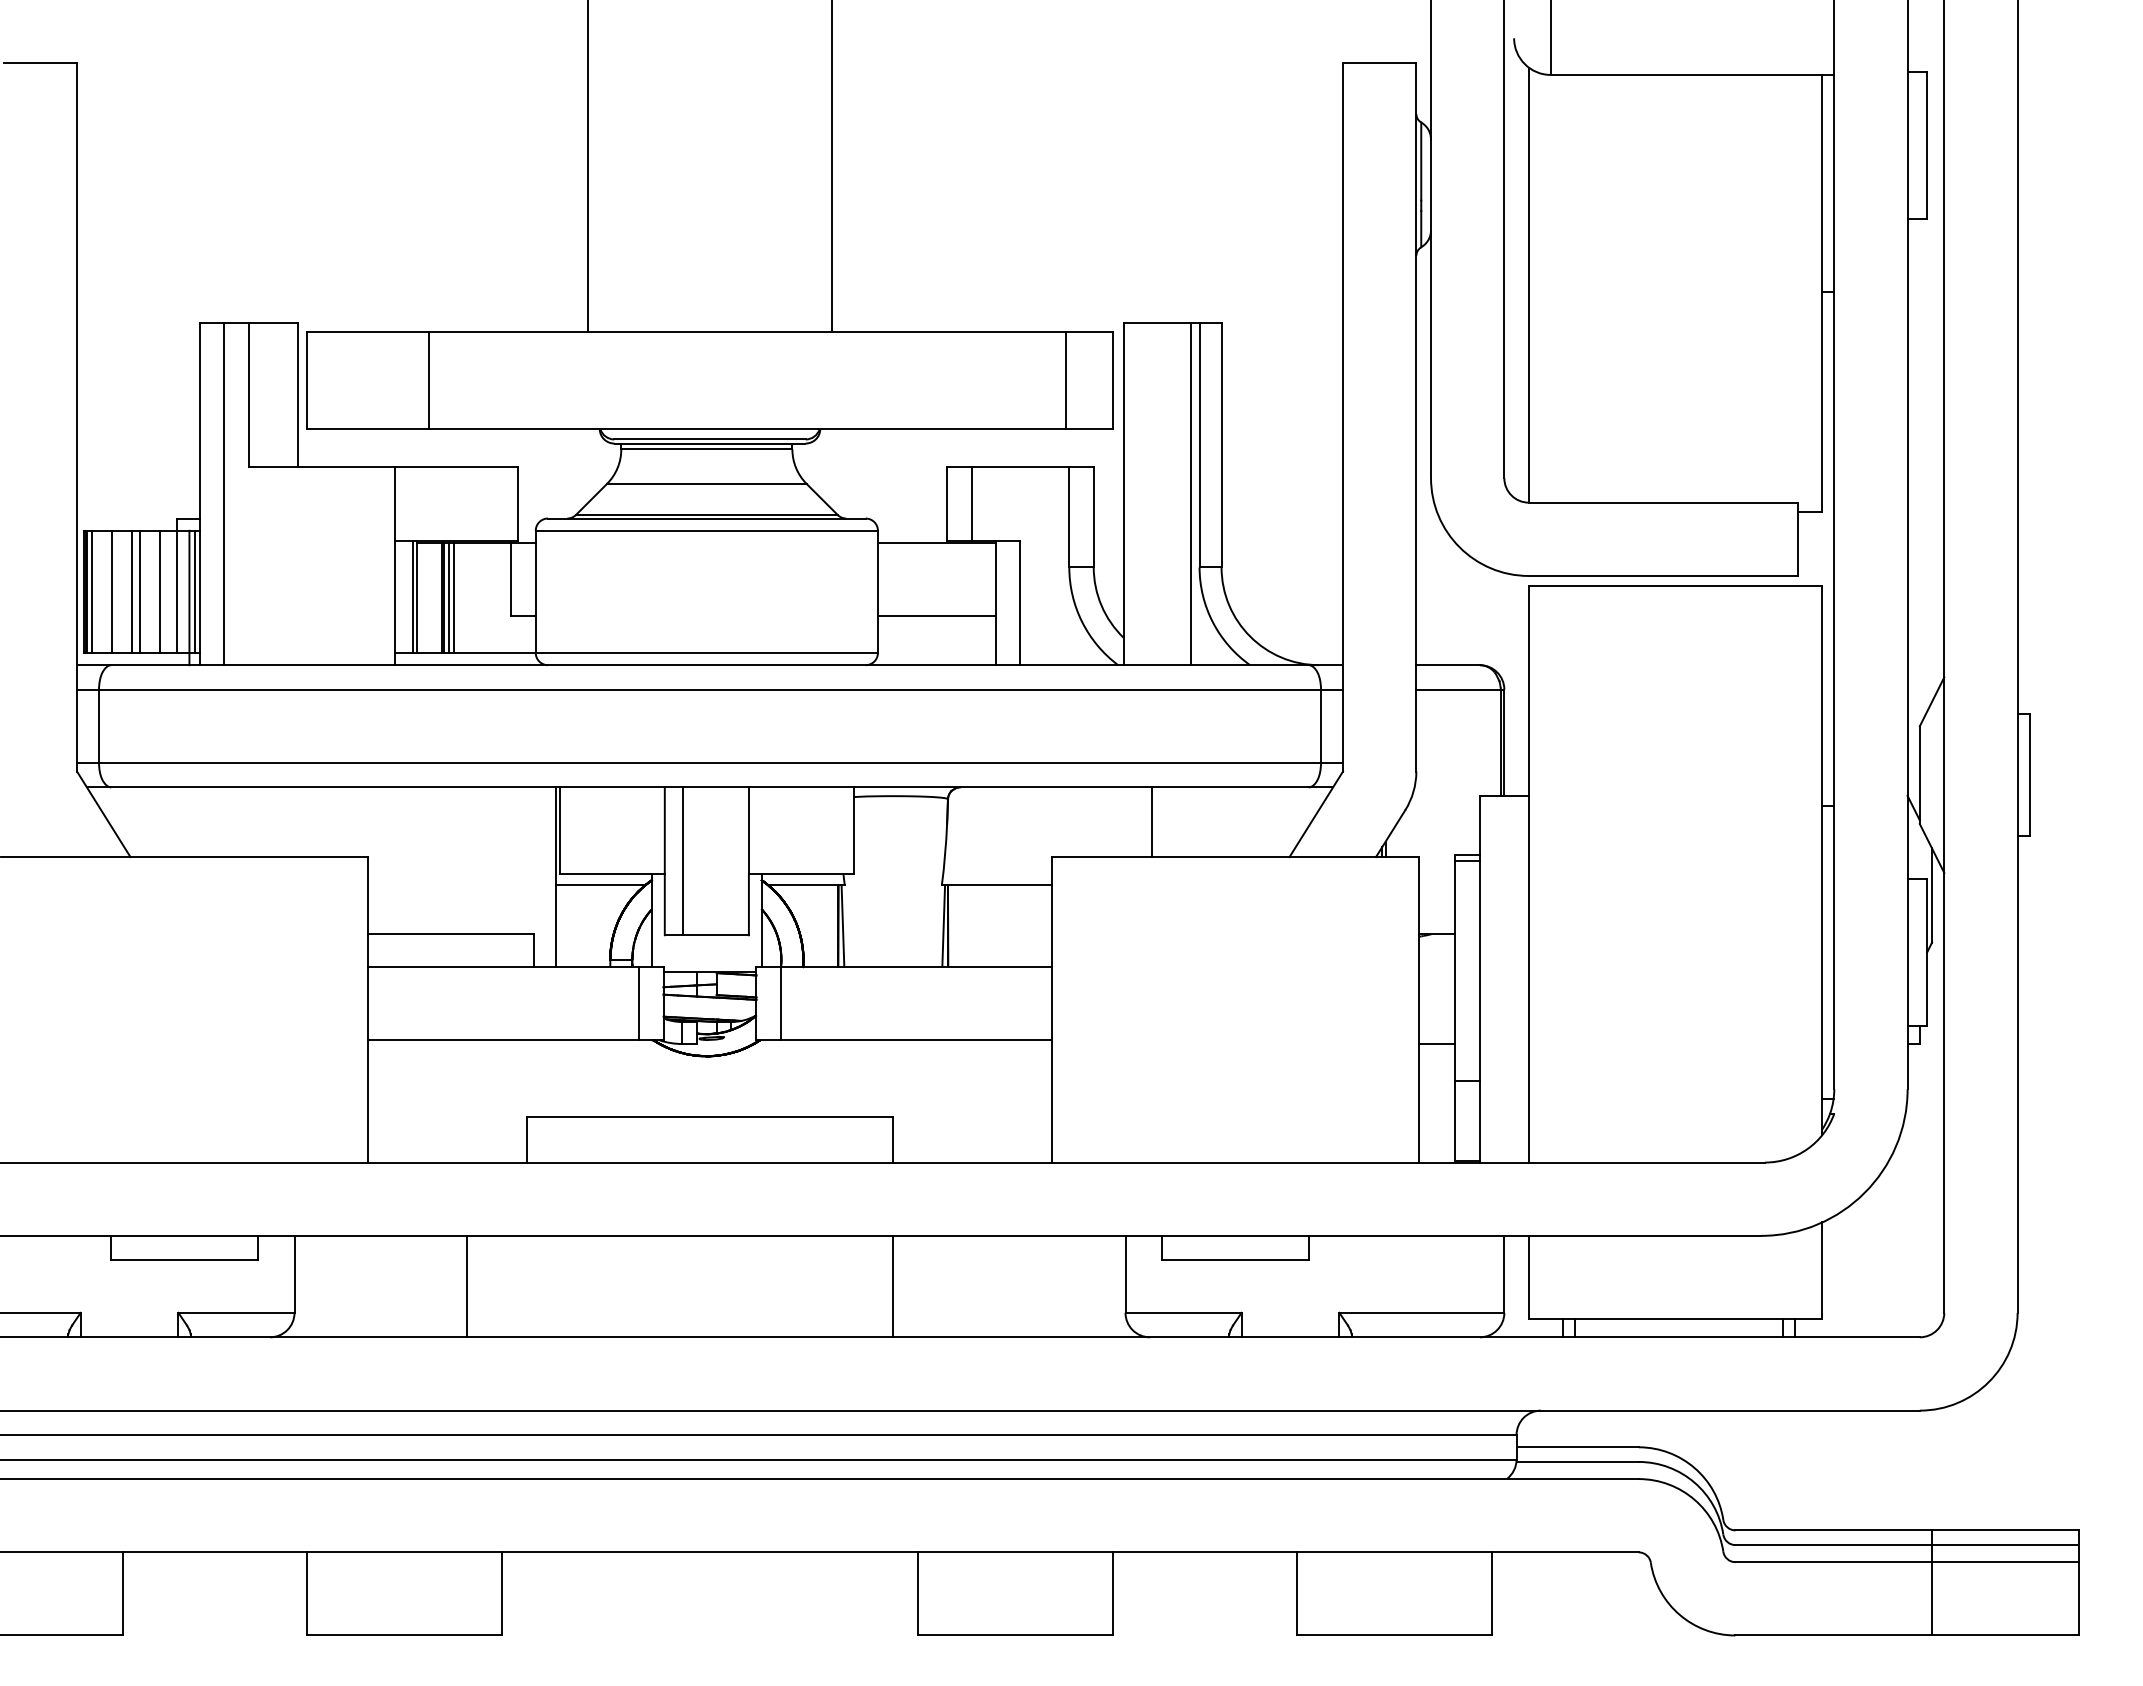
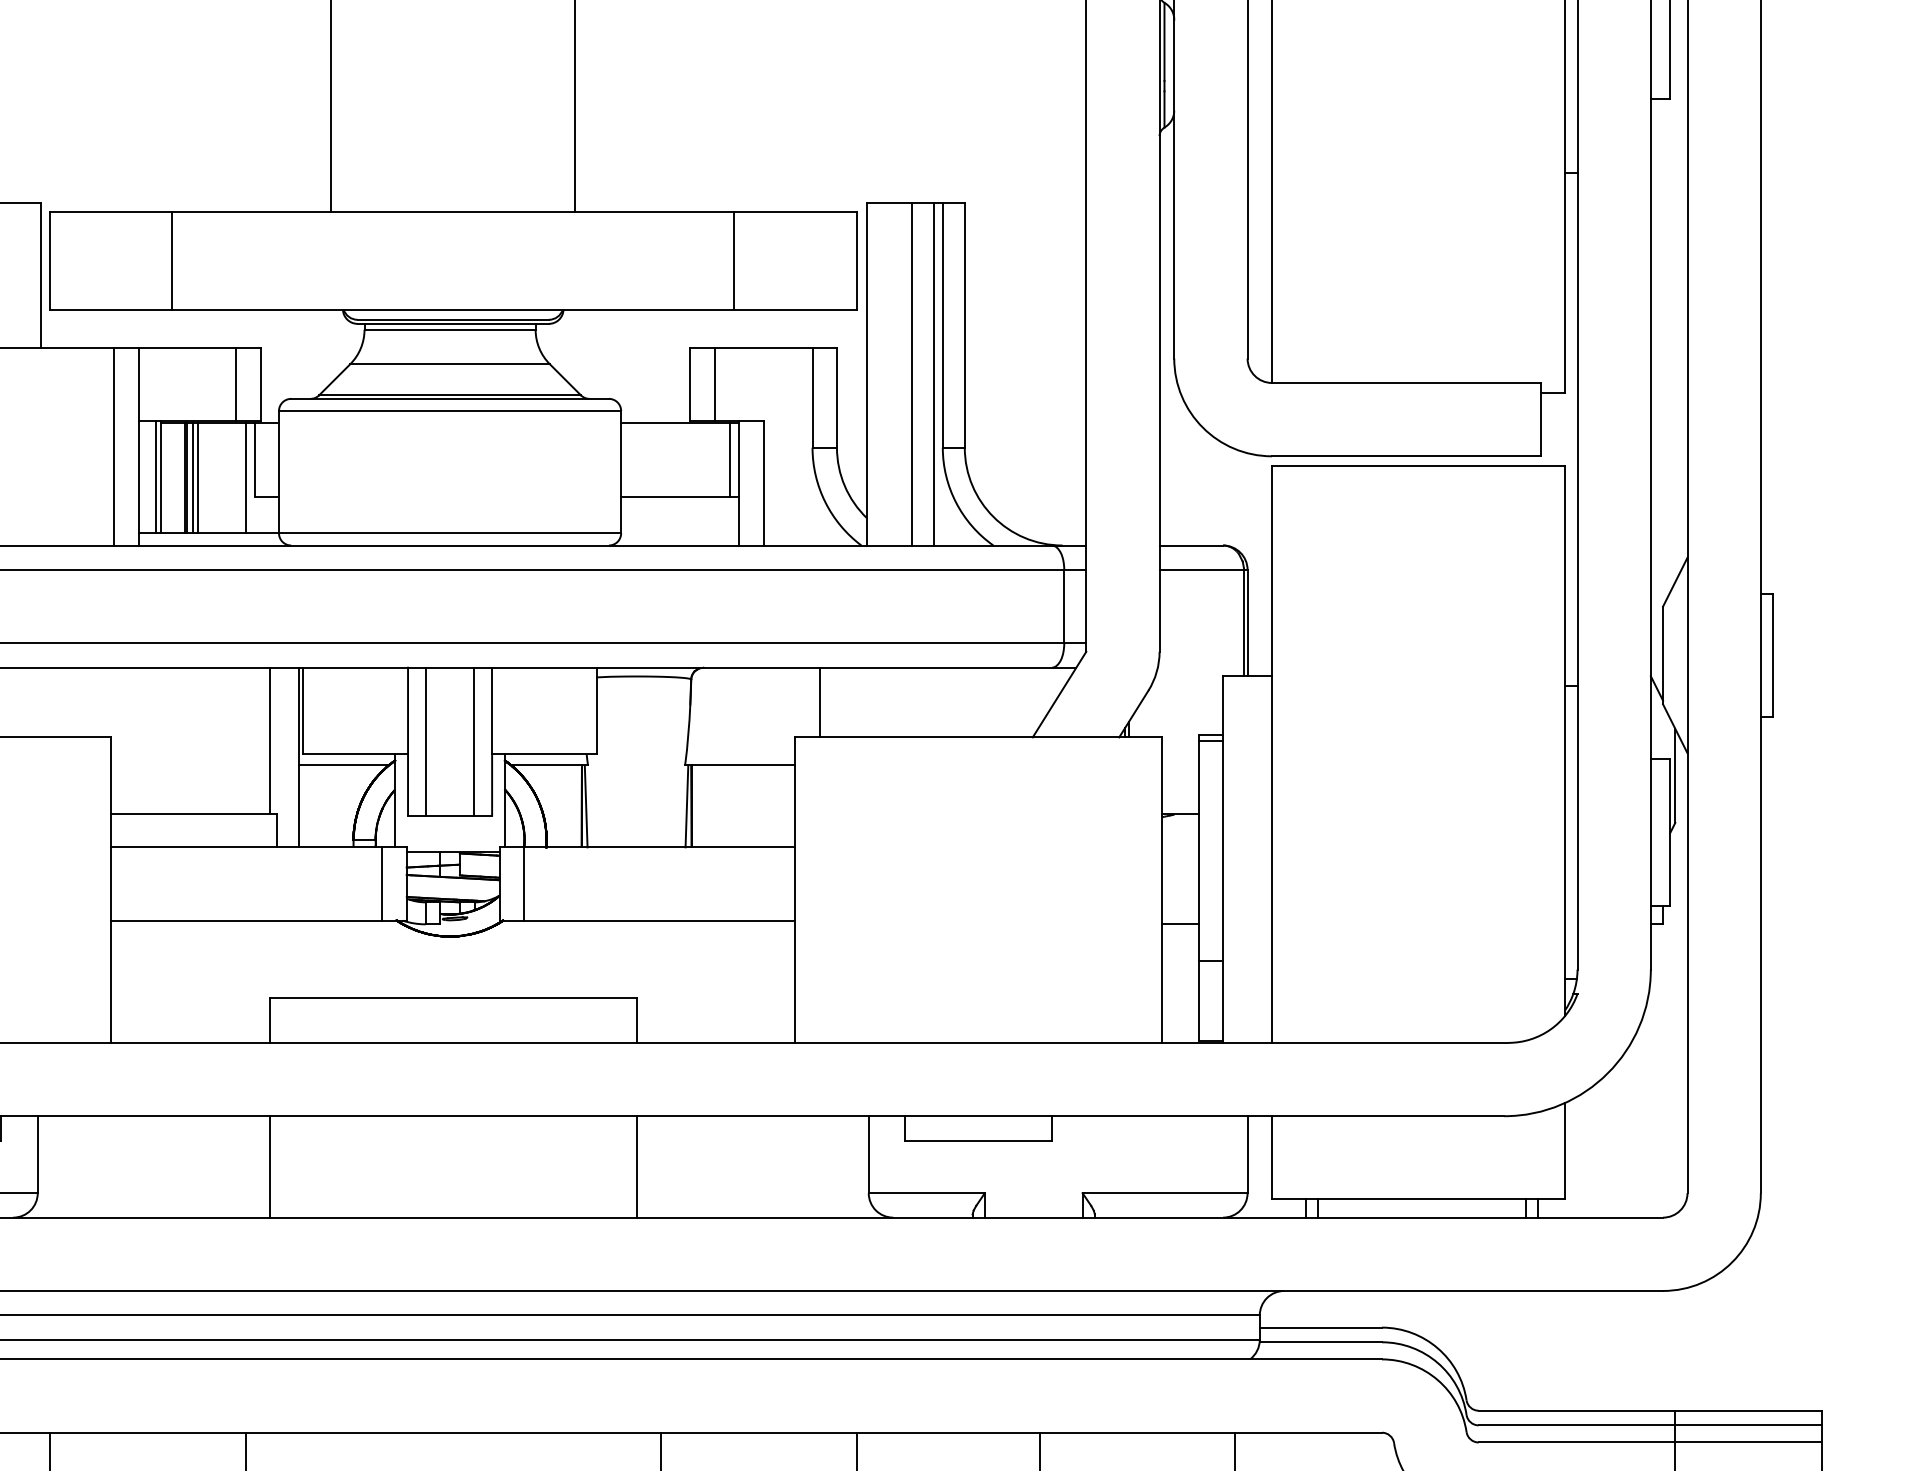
line: (1066, 380) -> (734, 260), moved
line: (1169, 494) -> (912, 374), added
line: (493, 503) -> (236, 383), added
line: (371, 566) -> (114, 446), added
line: (986, 579) -> (729, 459), added
line: (503, 597) -> (246, 477), added
line: (1151, 822) -> (819, 702), moved
line: (526, 860) -> (269, 740), added
line: (730, 861) -> (473, 741), added
line: (466, 1286) -> (269, 1166), moved

